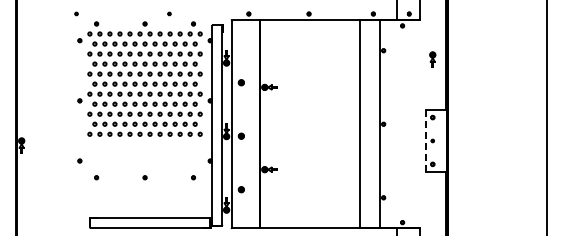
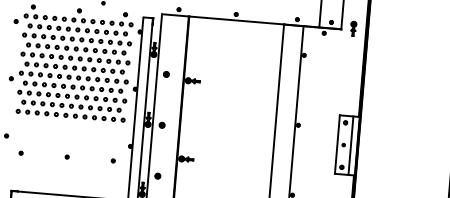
part: (432, 59) -> (353, 28), moved
line: (426, 140) -> (337, 144), dashed -> solid
line: (440, 140) -> (351, 145), added

